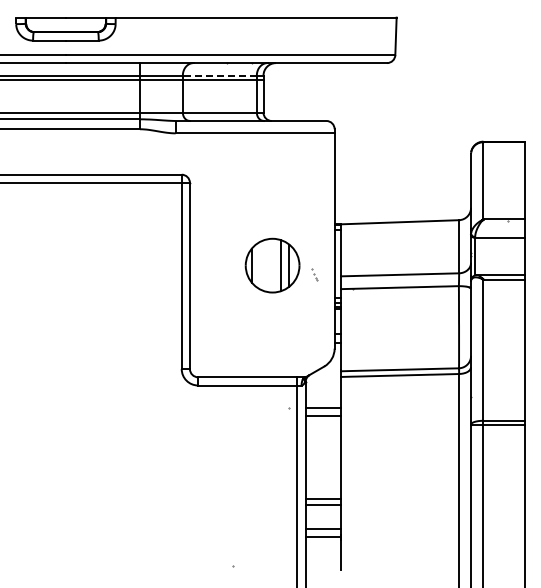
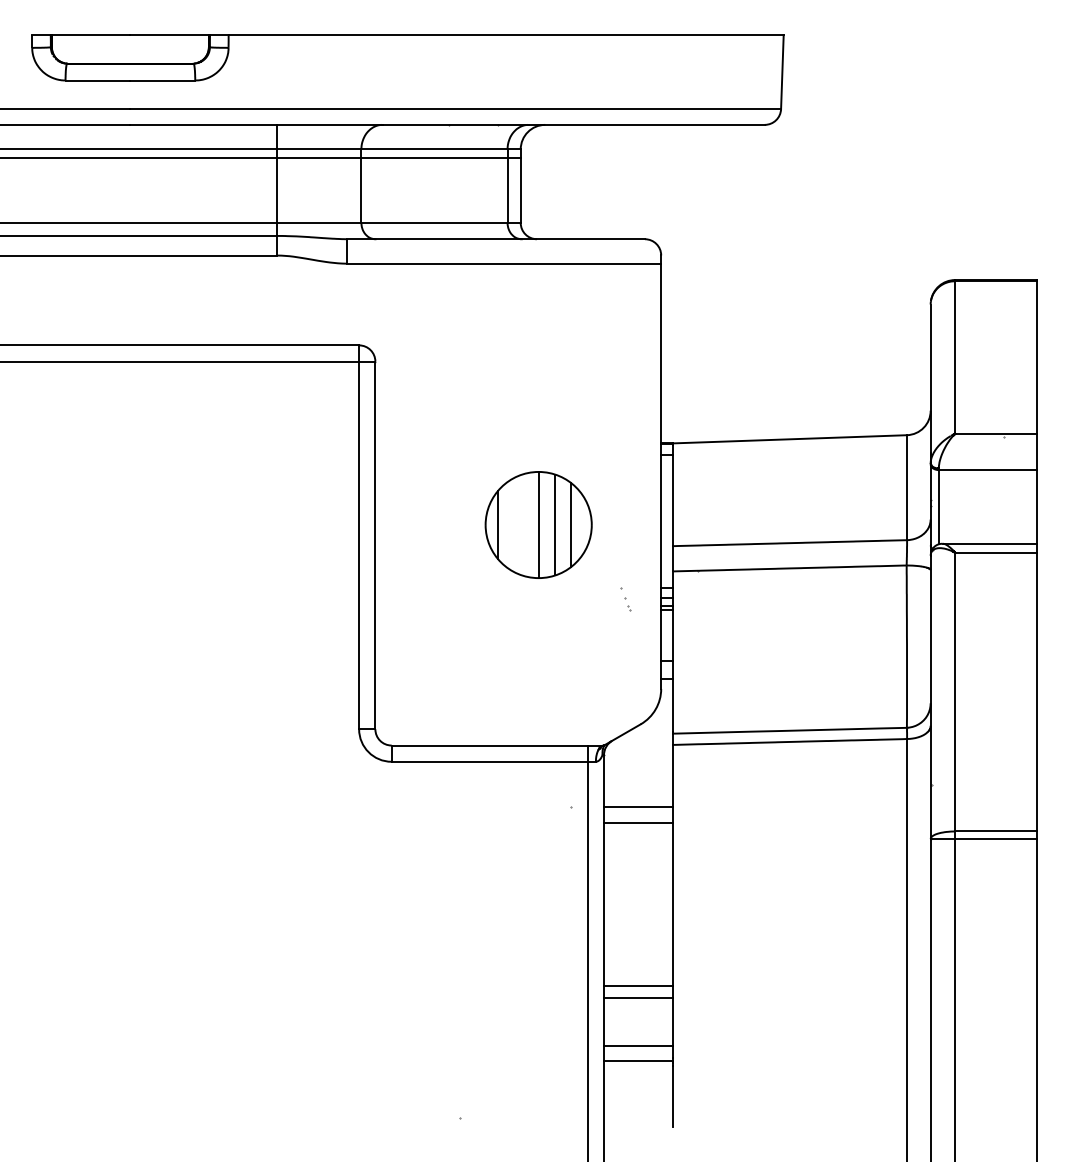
line: (219, 75) -> (433, 149), dashed -> solid
line: (272, 265) -> (538, 524), added
part: (314, 274) -> (625, 599), moved

